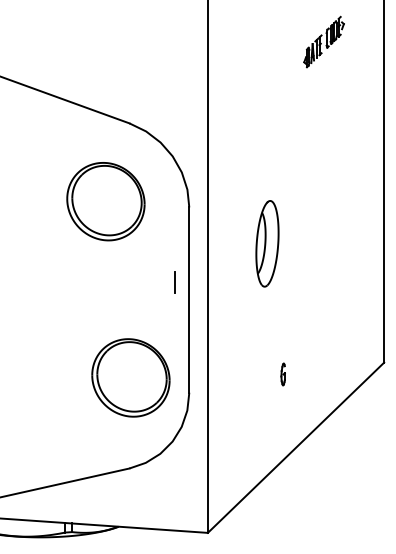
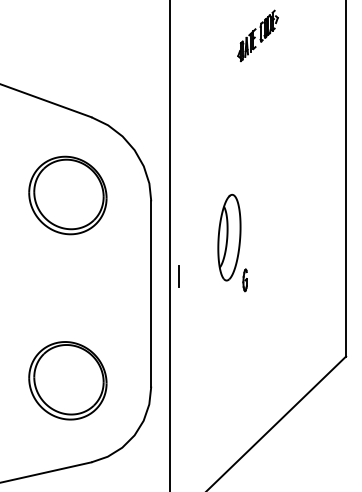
part: (323, 41) -> (257, 35), moved
line: (174, 282) -> (178, 276), moved
part: (282, 374) -> (244, 280), moved
part: (130, 377) -> (67, 380), moved

